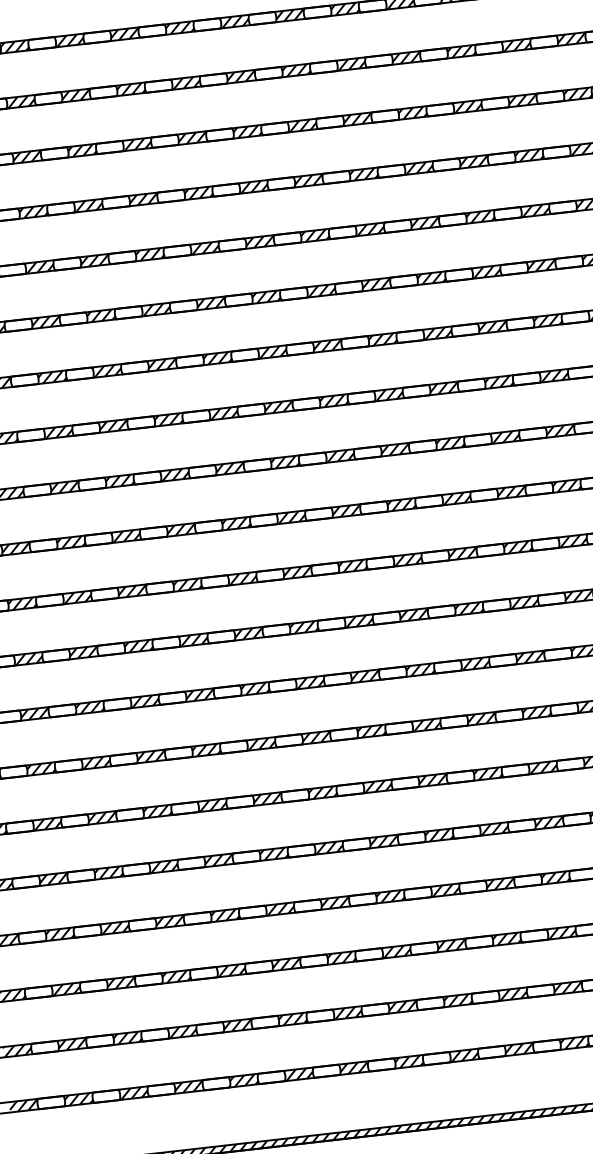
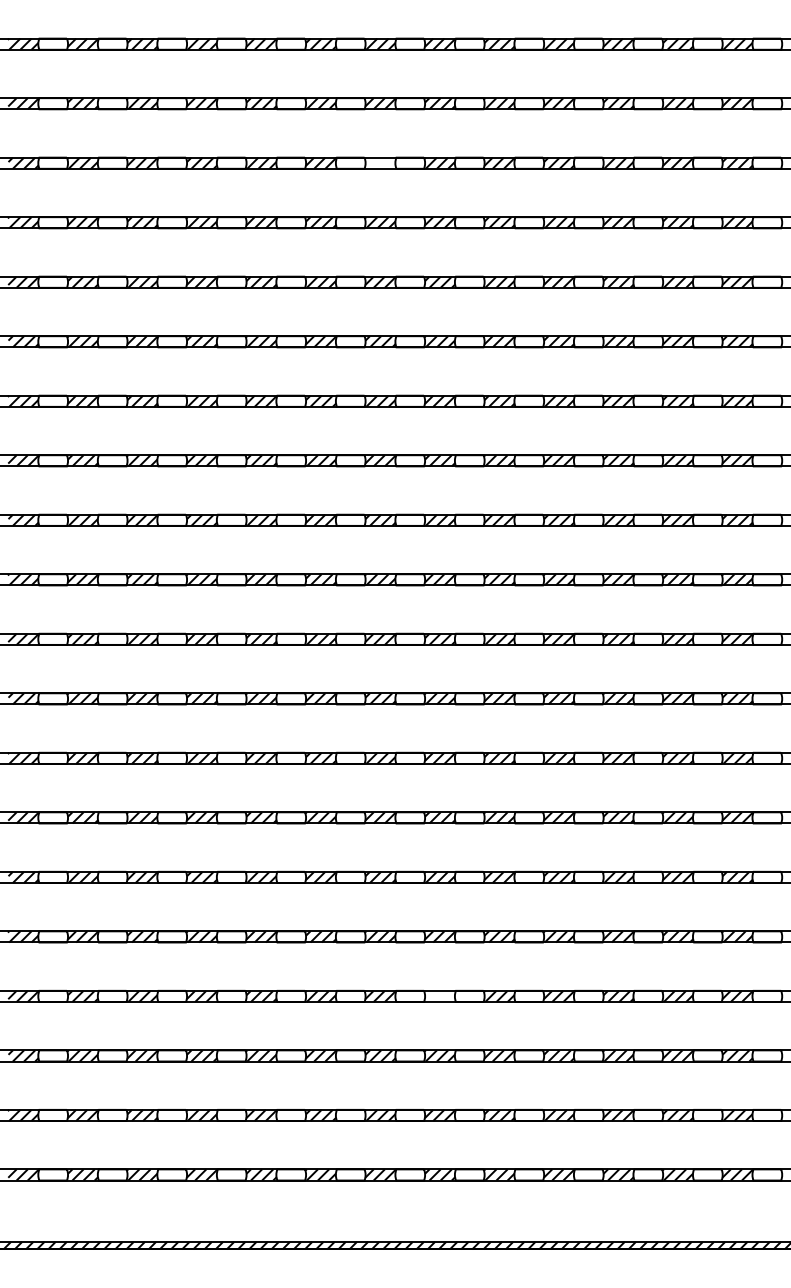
hatch: (247, 131) -> (380, 162), removed
hatch: (390, 896) -> (440, 996), removed

